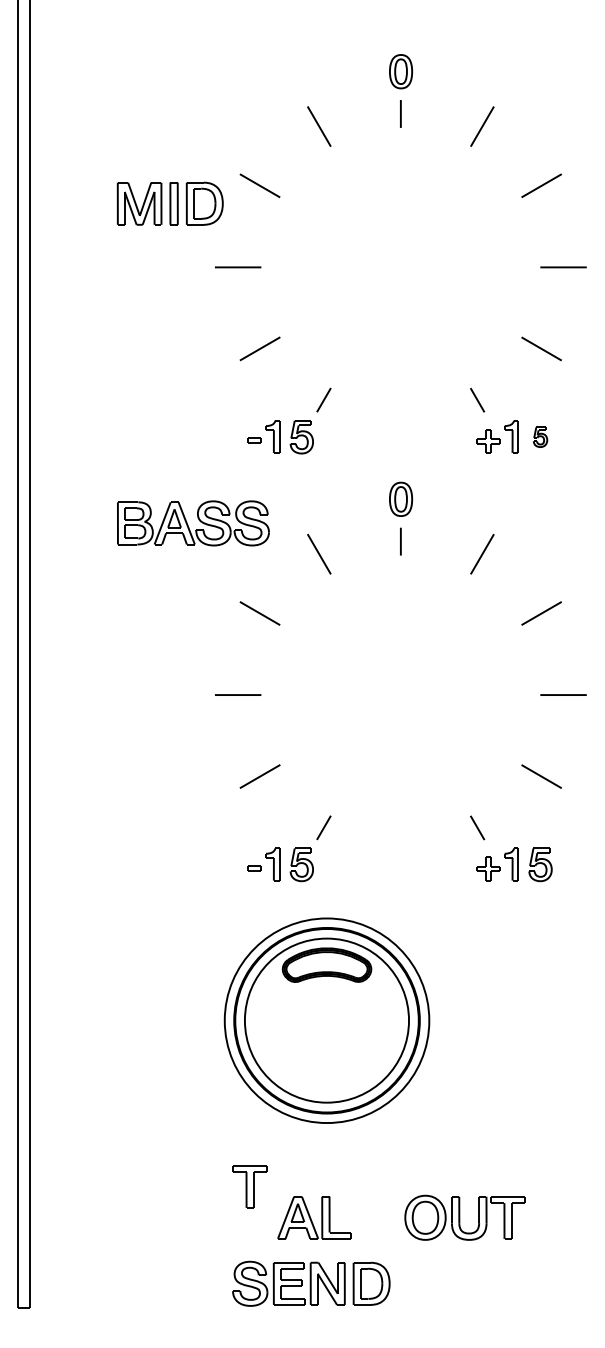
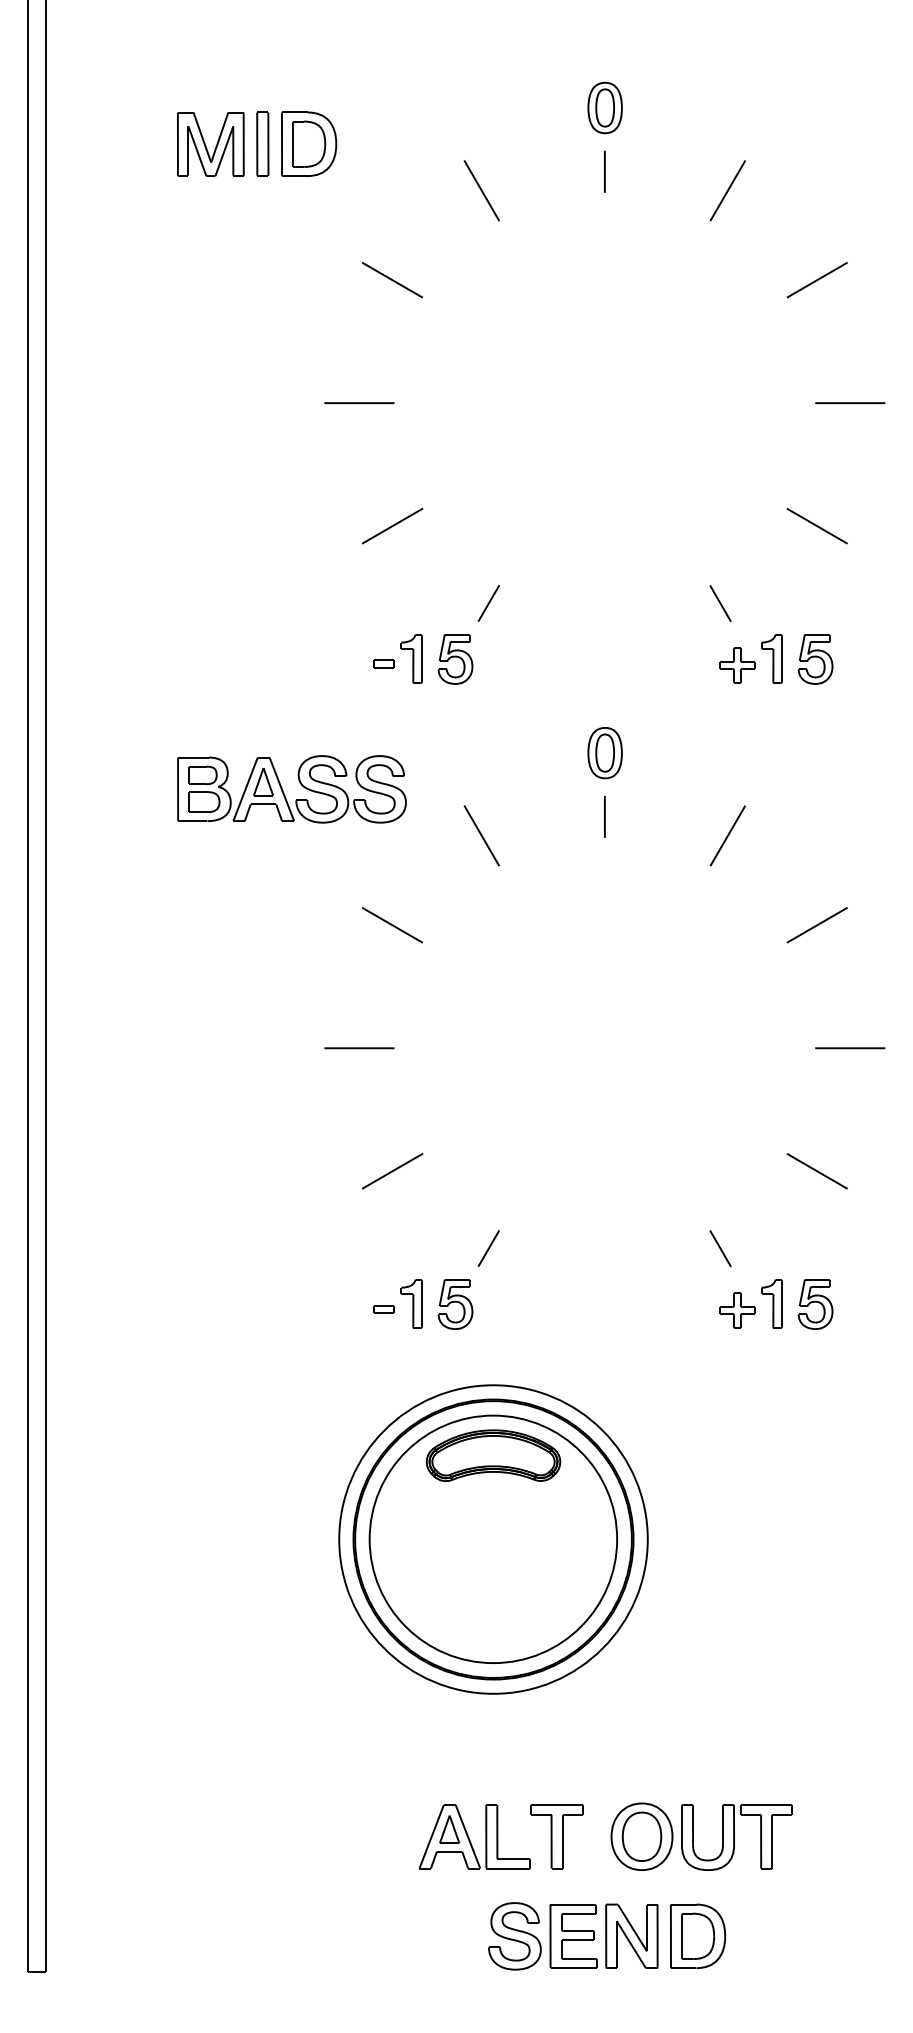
part: (169, 203) -> (255, 143), moved
part: (540, 437) -> (815, 659), size x1.67
part: (249, 1186) -> (556, 1836), moved
part: (311, 1283) -> (607, 1935), moved

